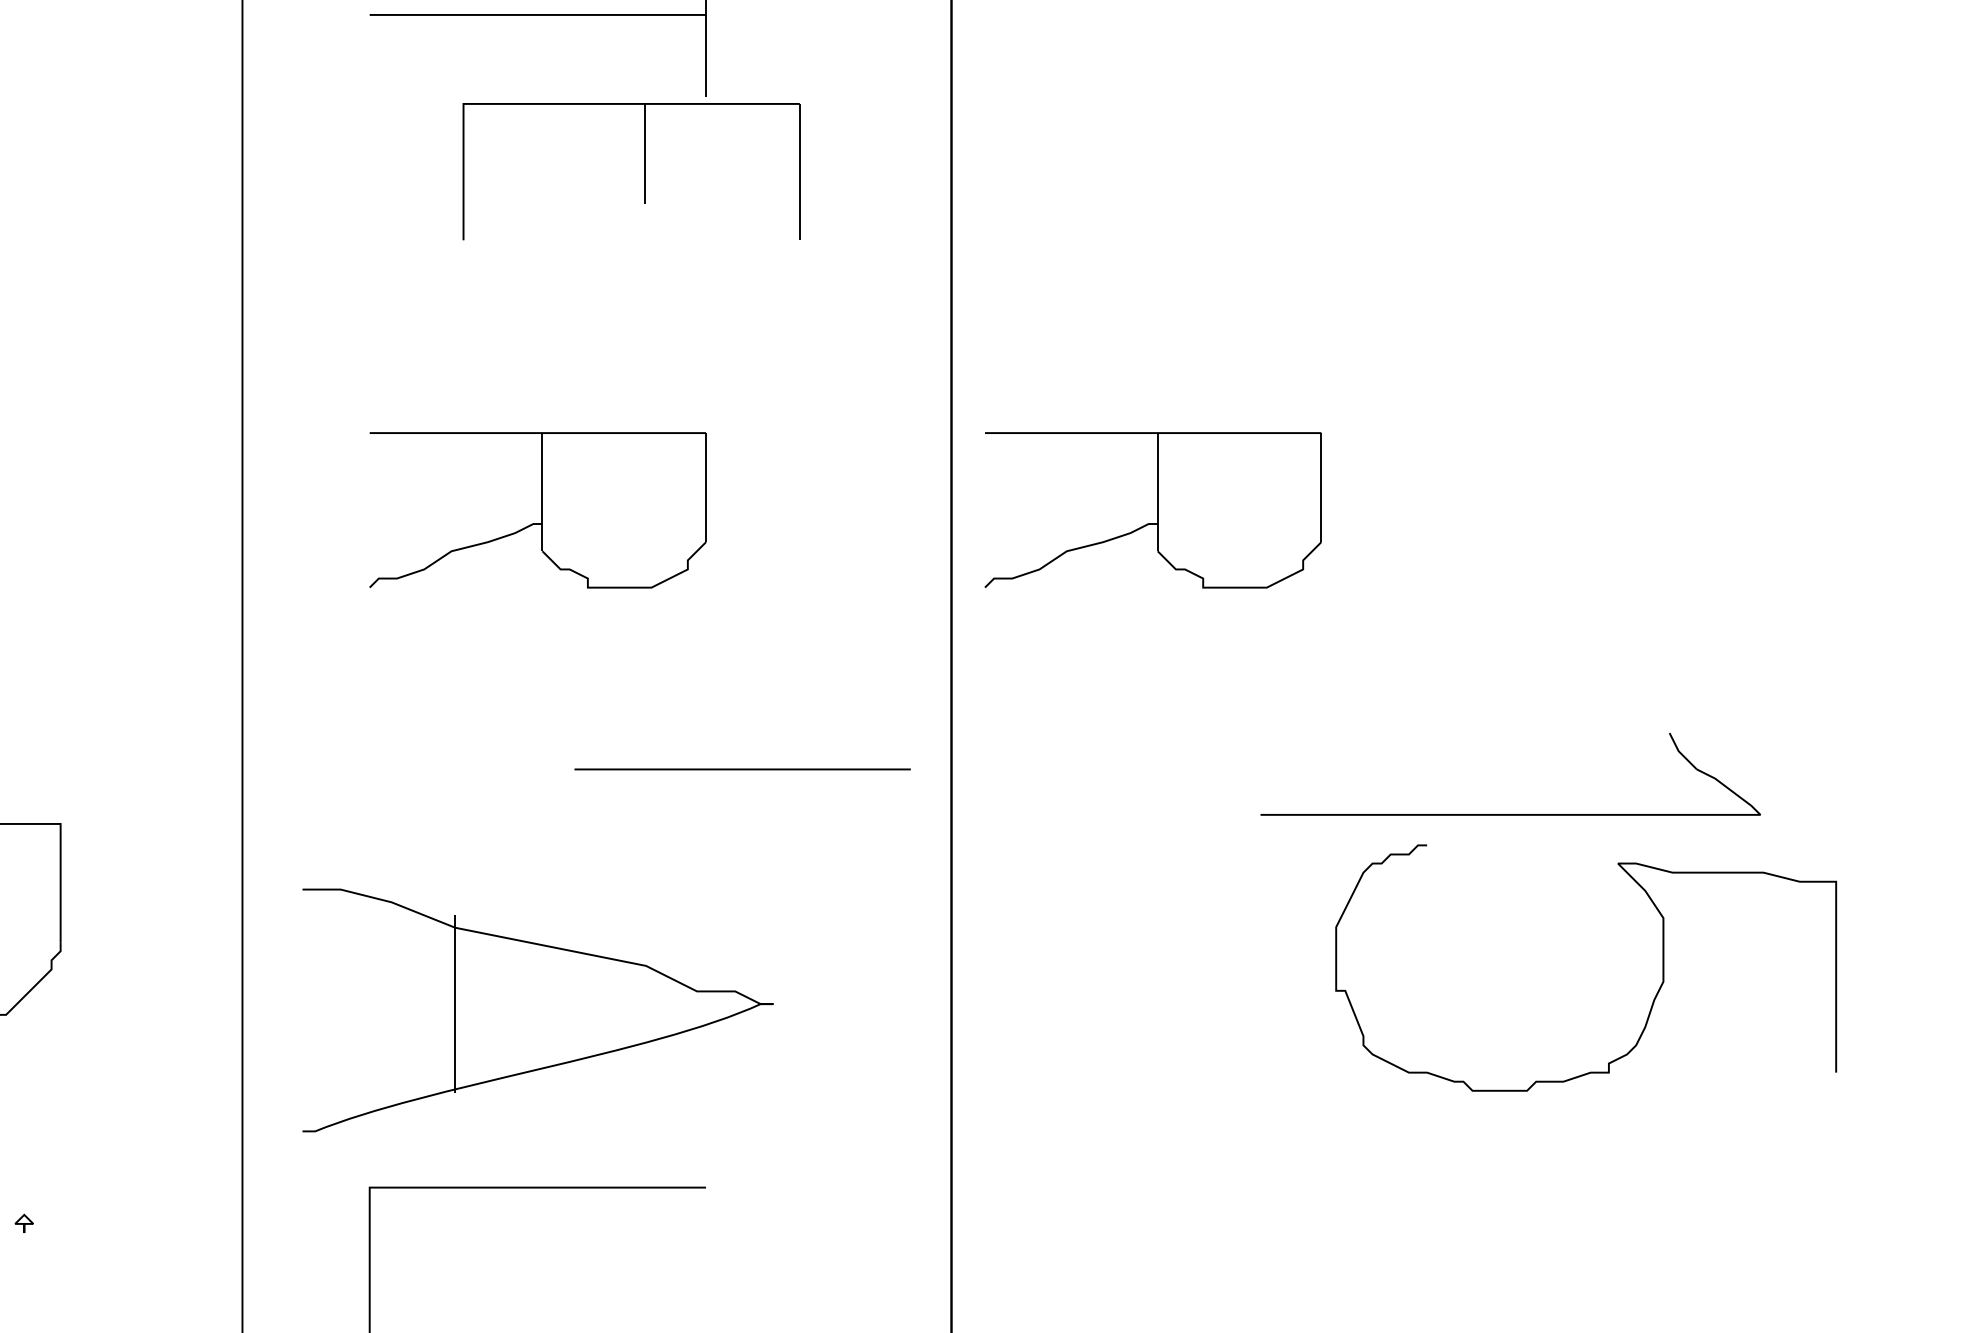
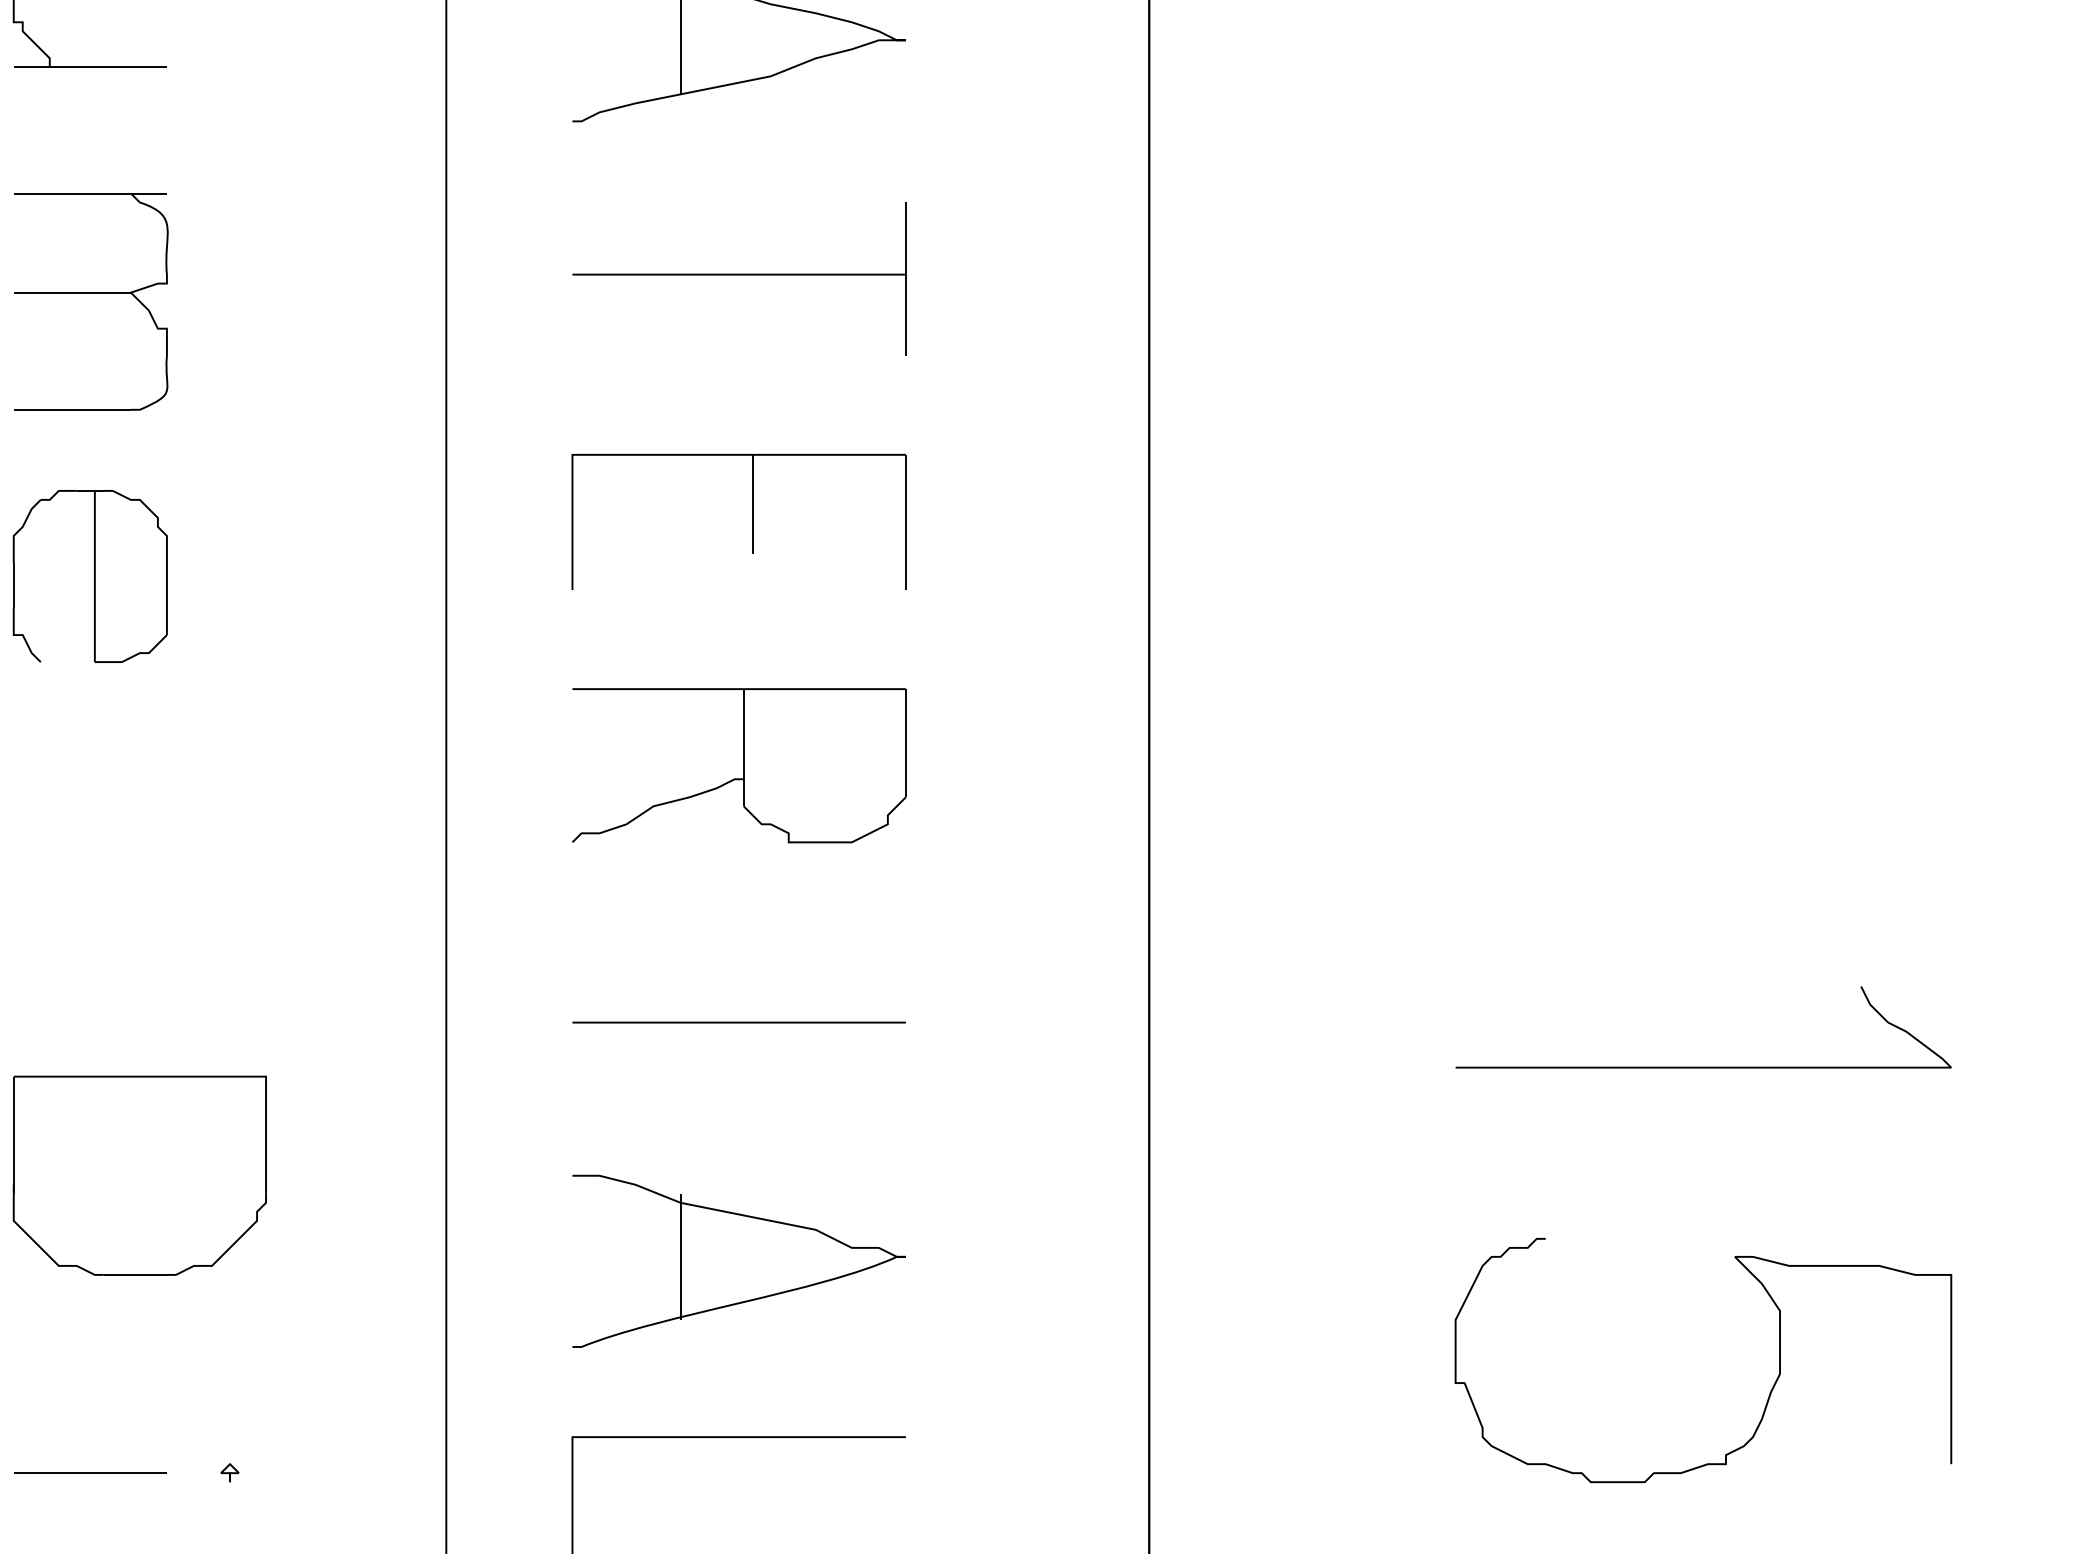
part: (645, 171) -> (752, 521), moved
part: (1153, 510) -> (1349, 765), removed
line: (741, 769) -> (738, 1022), moved
curve: (1653, 998) -> (1770, 1390), moved
part: (537, 1009) -> (738, 1260), size x0.71

